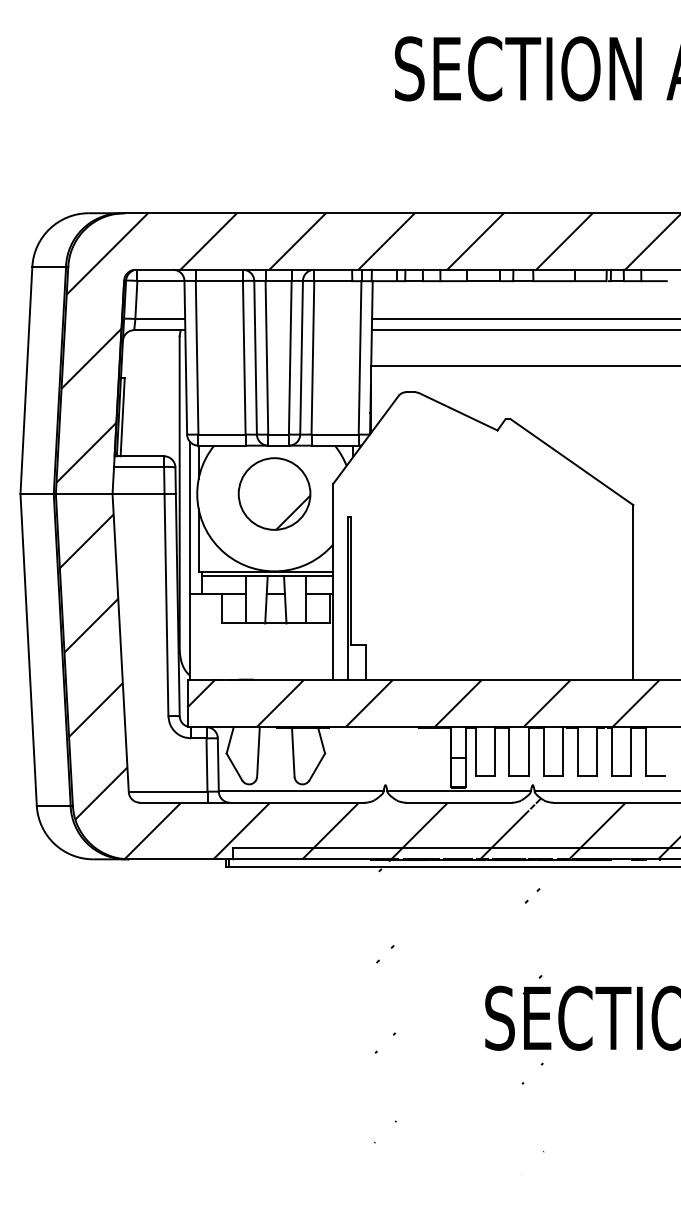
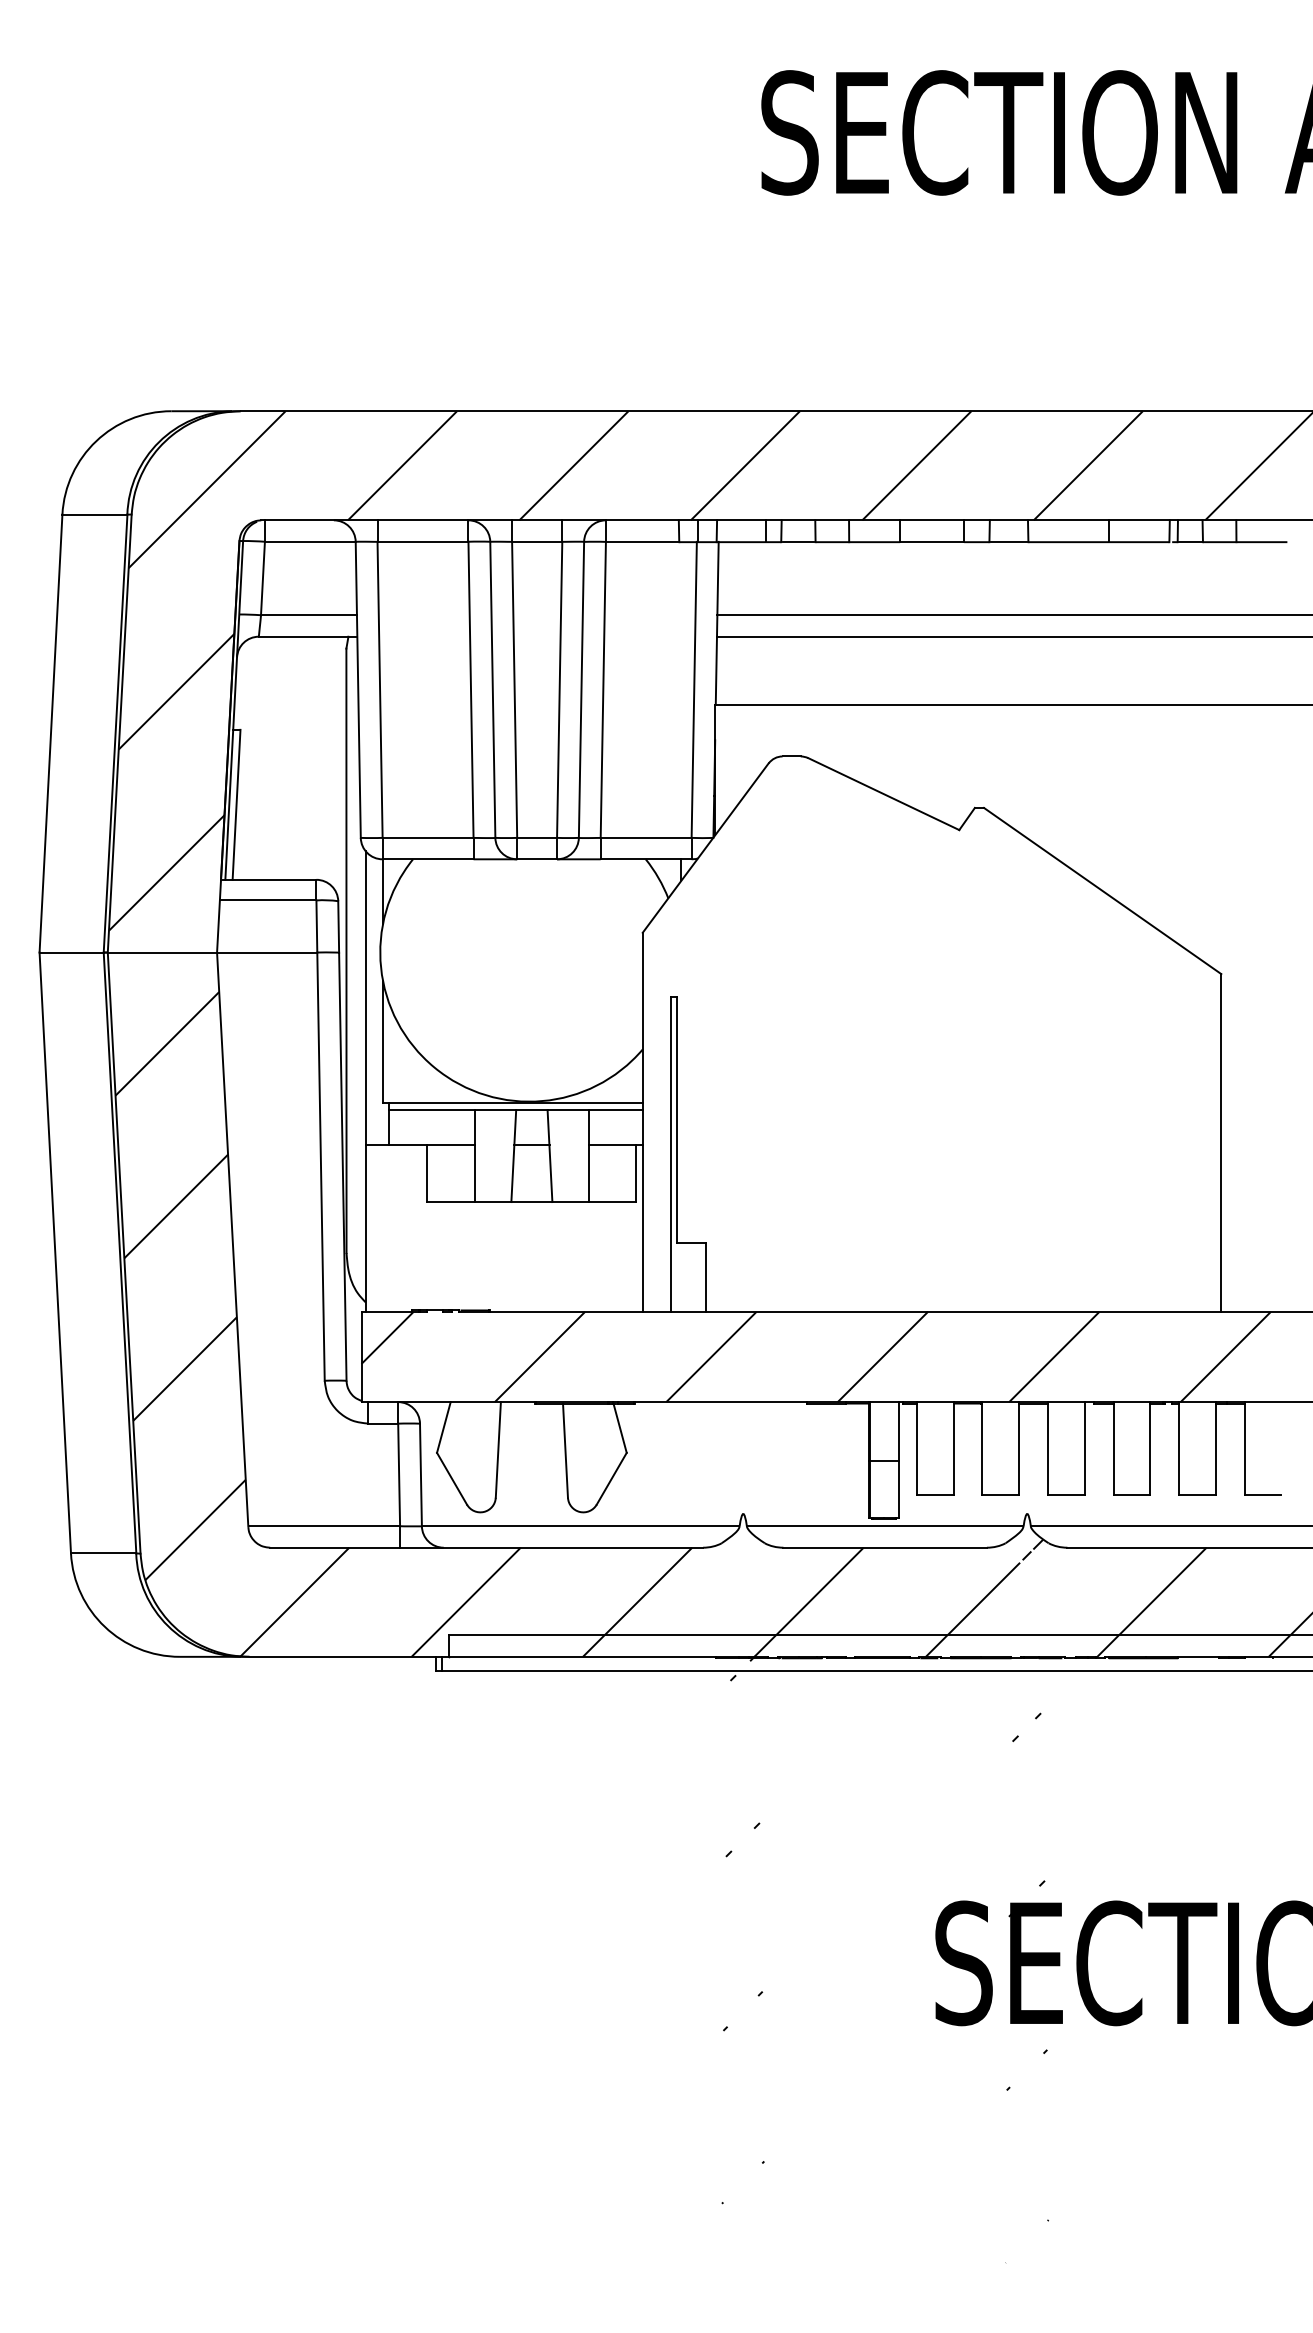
part: (274, 493) -> (529, 951), removed

